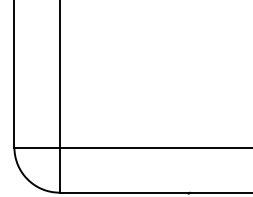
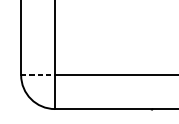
line: (36, 147) -> (37, 75), solid -> dashed

